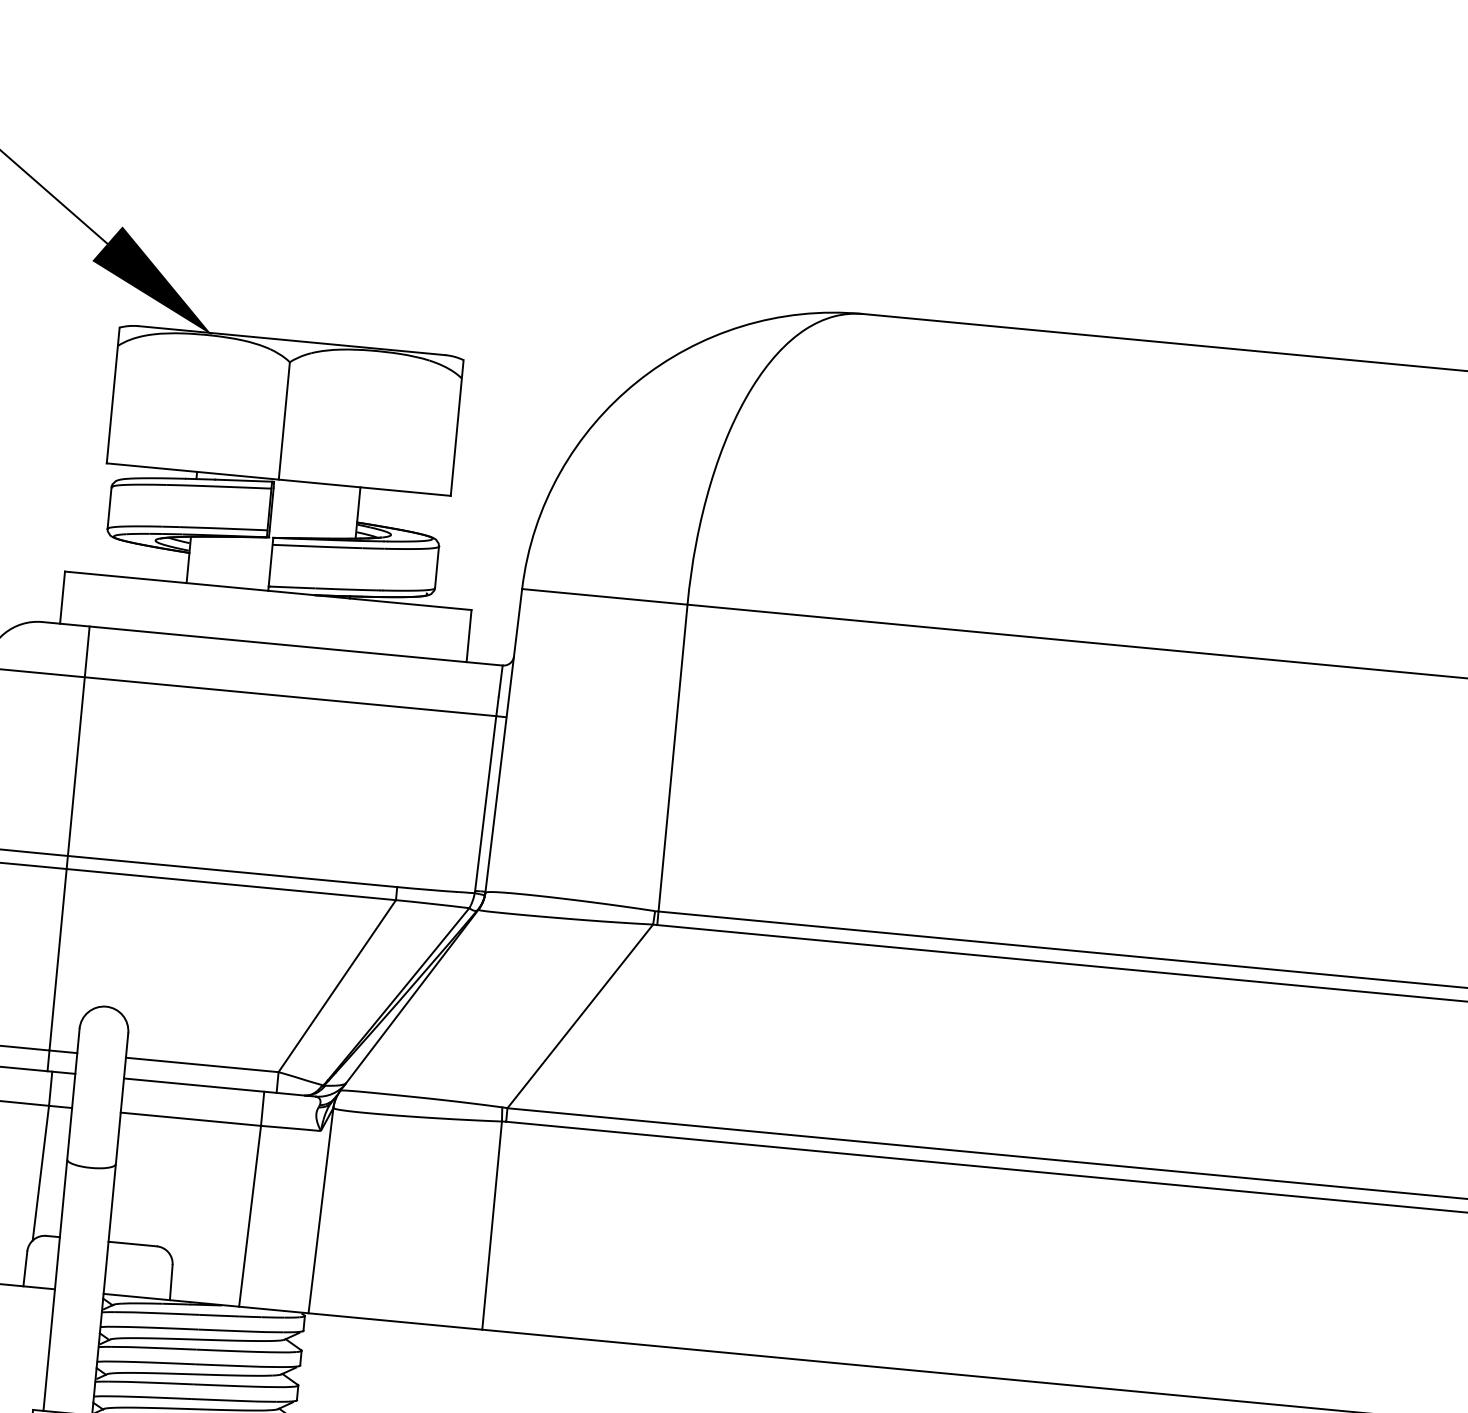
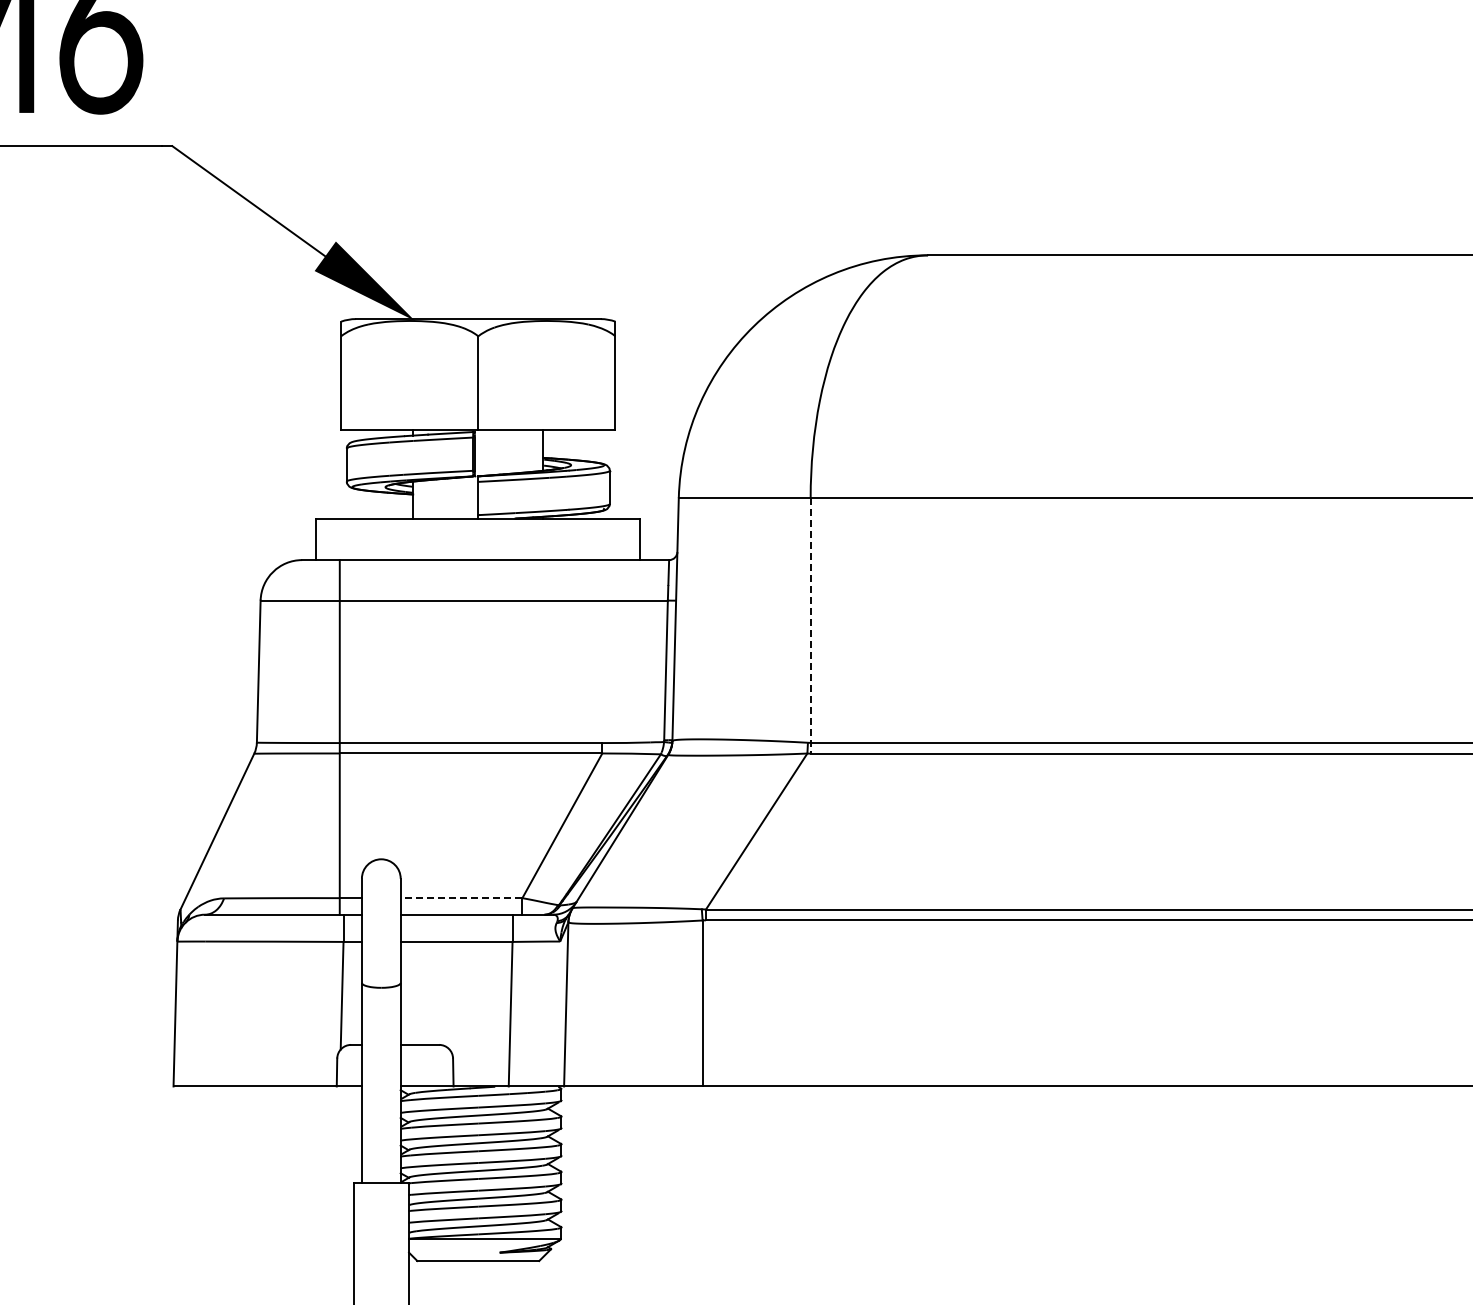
line: (672, 764) -> (810, 625), solid -> dashed
line: (202, 1065) -> (461, 898), solid -> dashed

